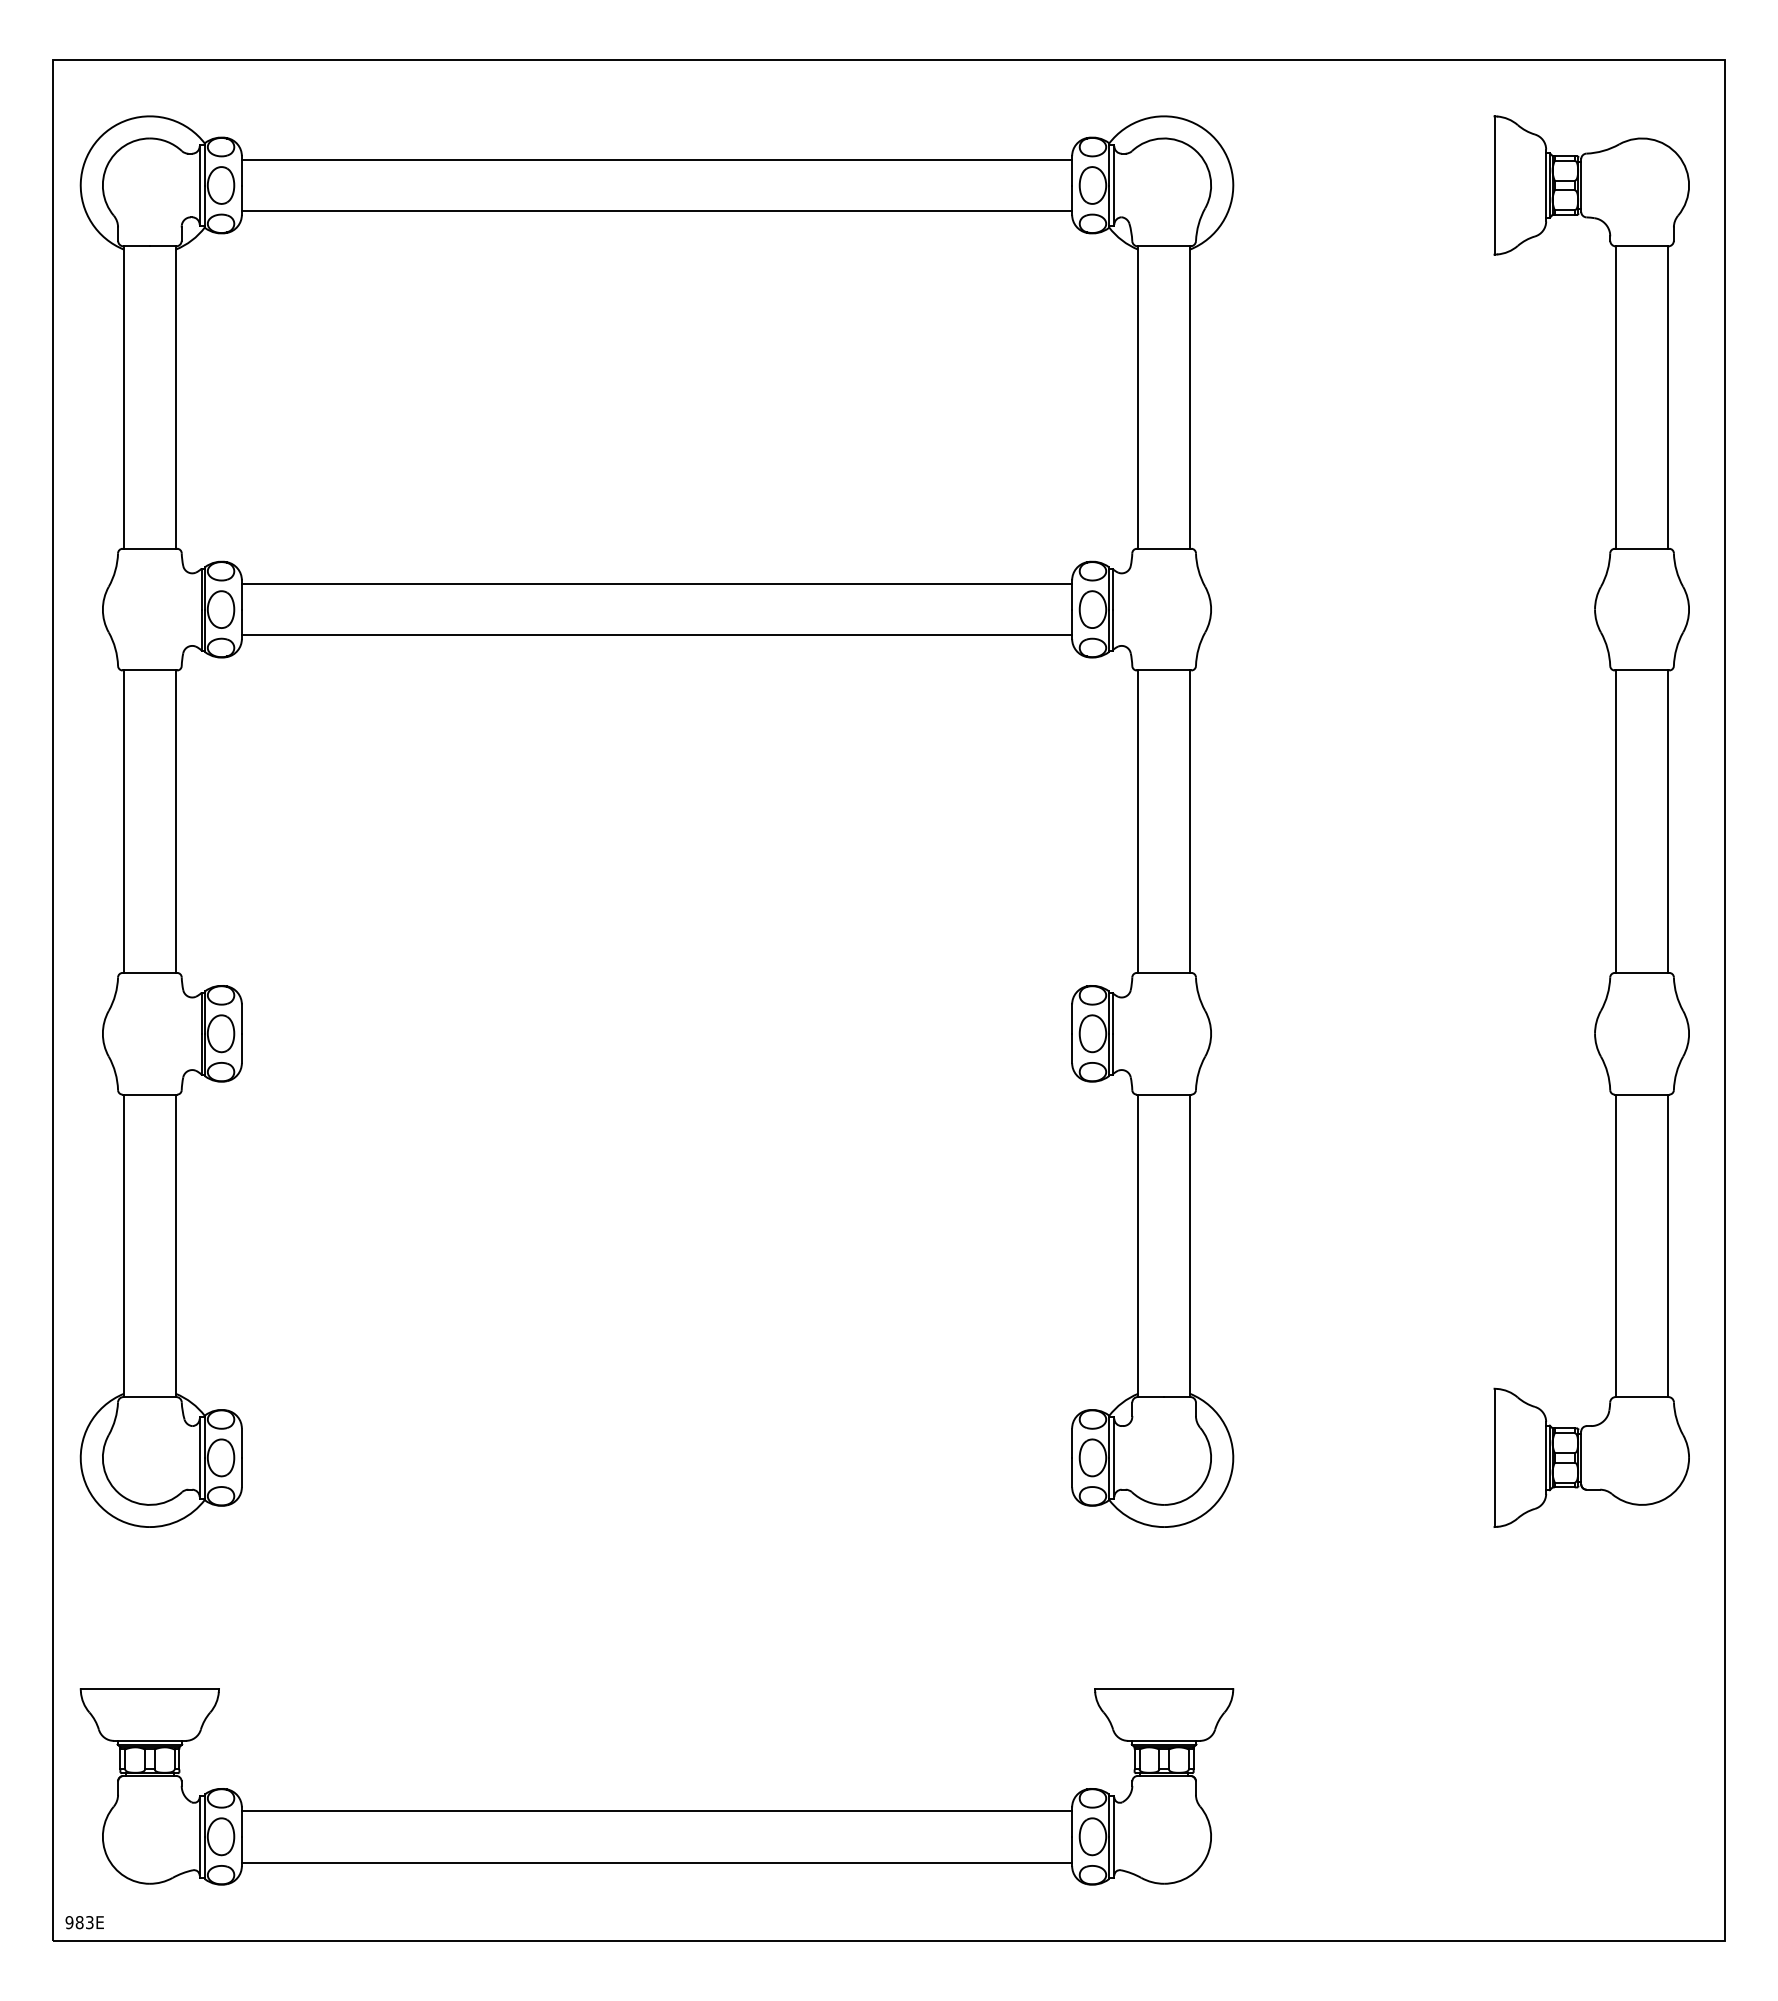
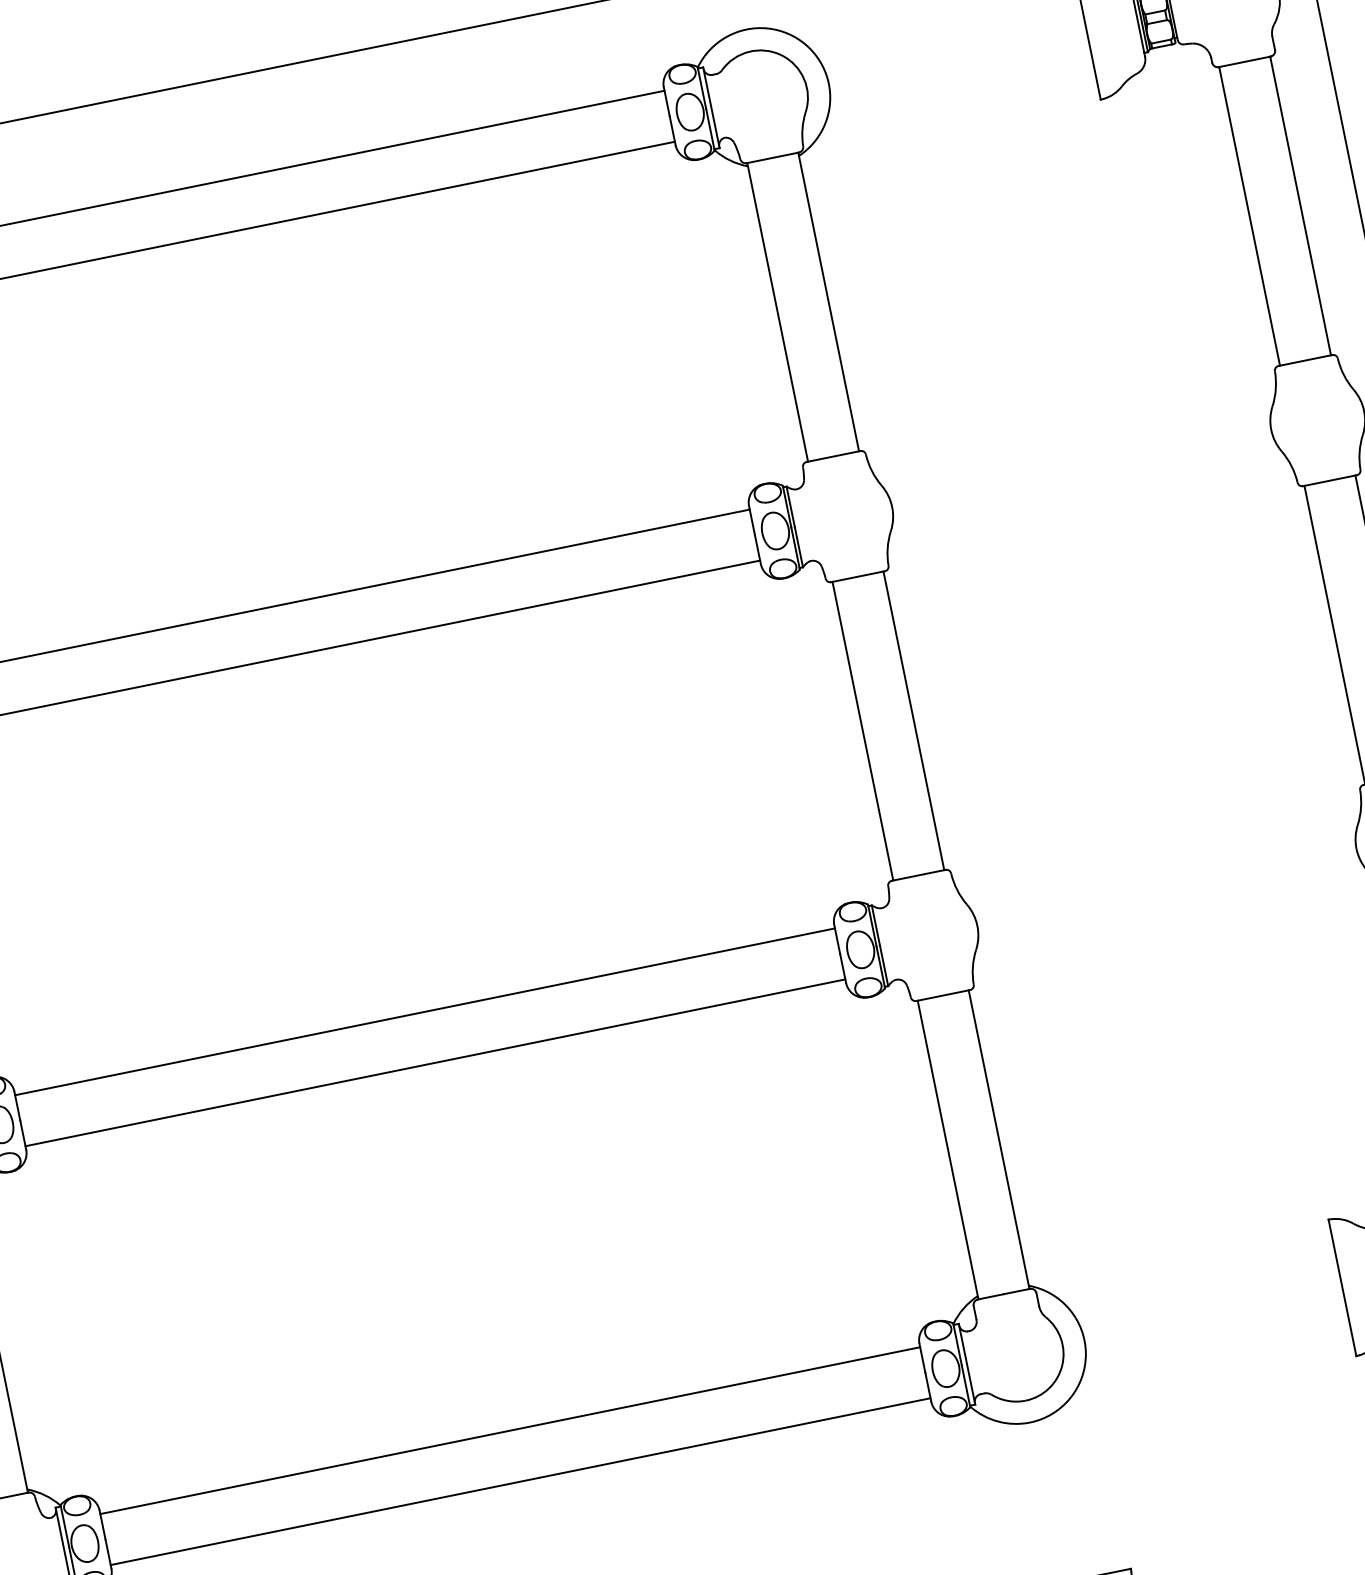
line: (656, 1007) -> (424, 1011), added
line: (656, 1059) -> (434, 1062), added
line: (656, 1432) -> (509, 1431), added
line: (656, 1483) -> (520, 1481), added

